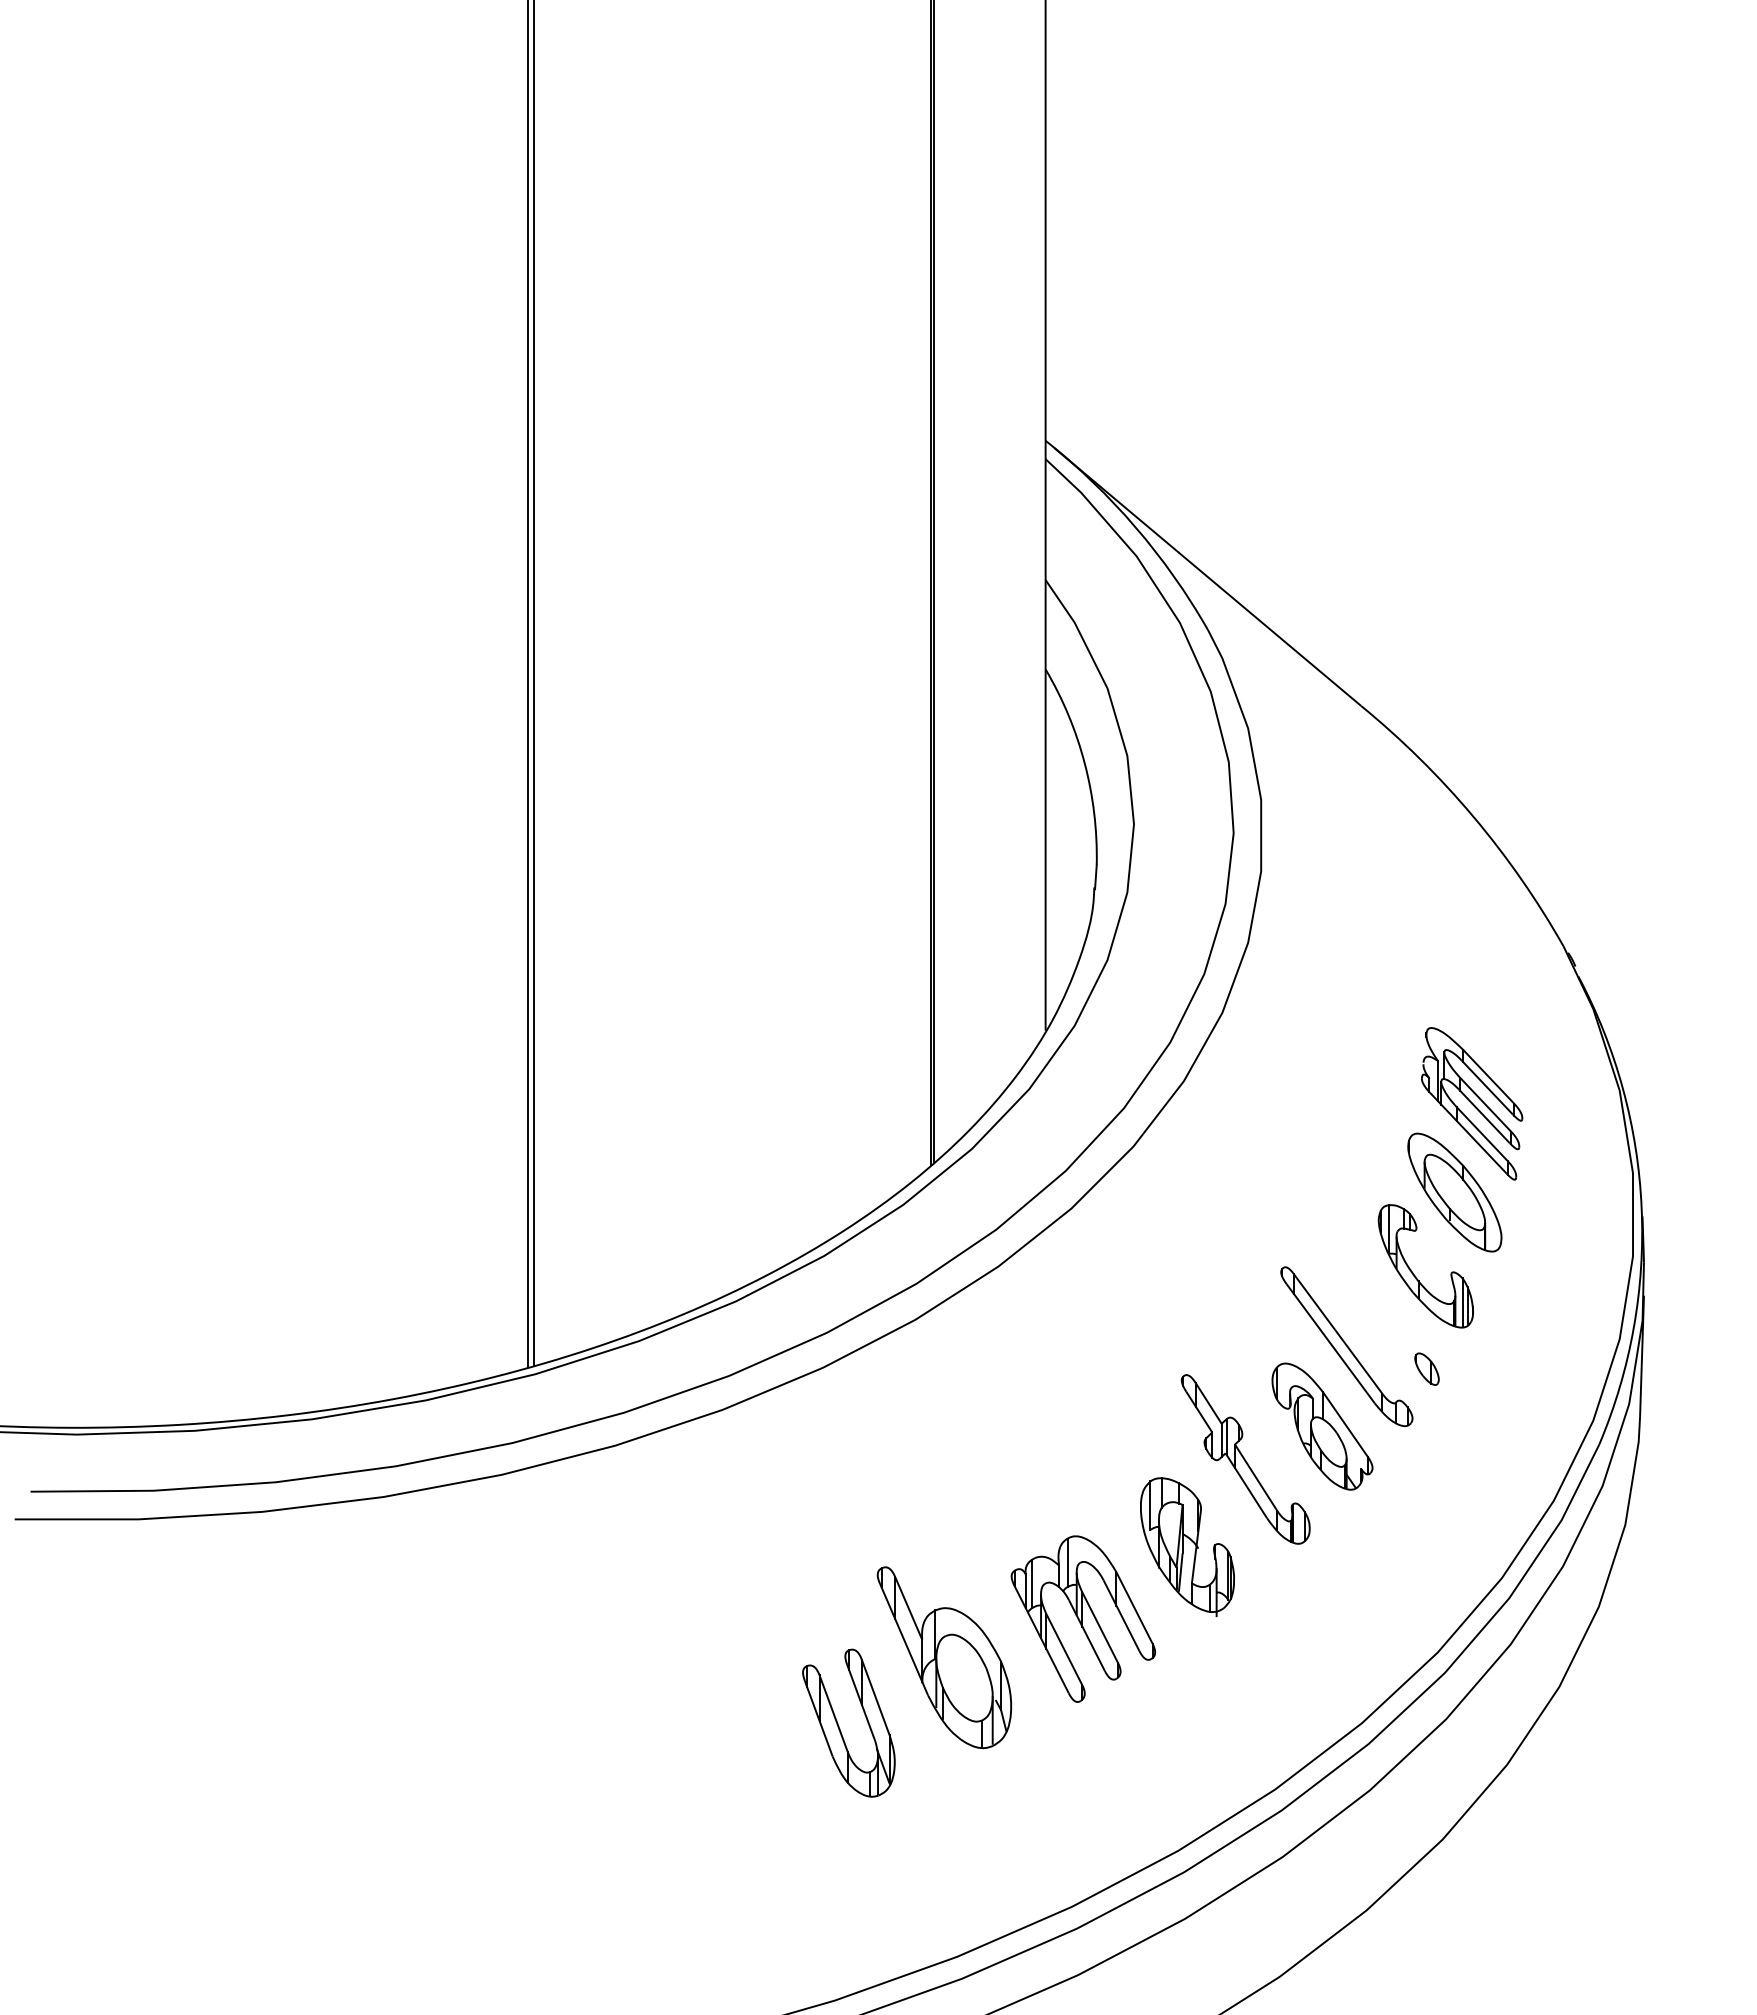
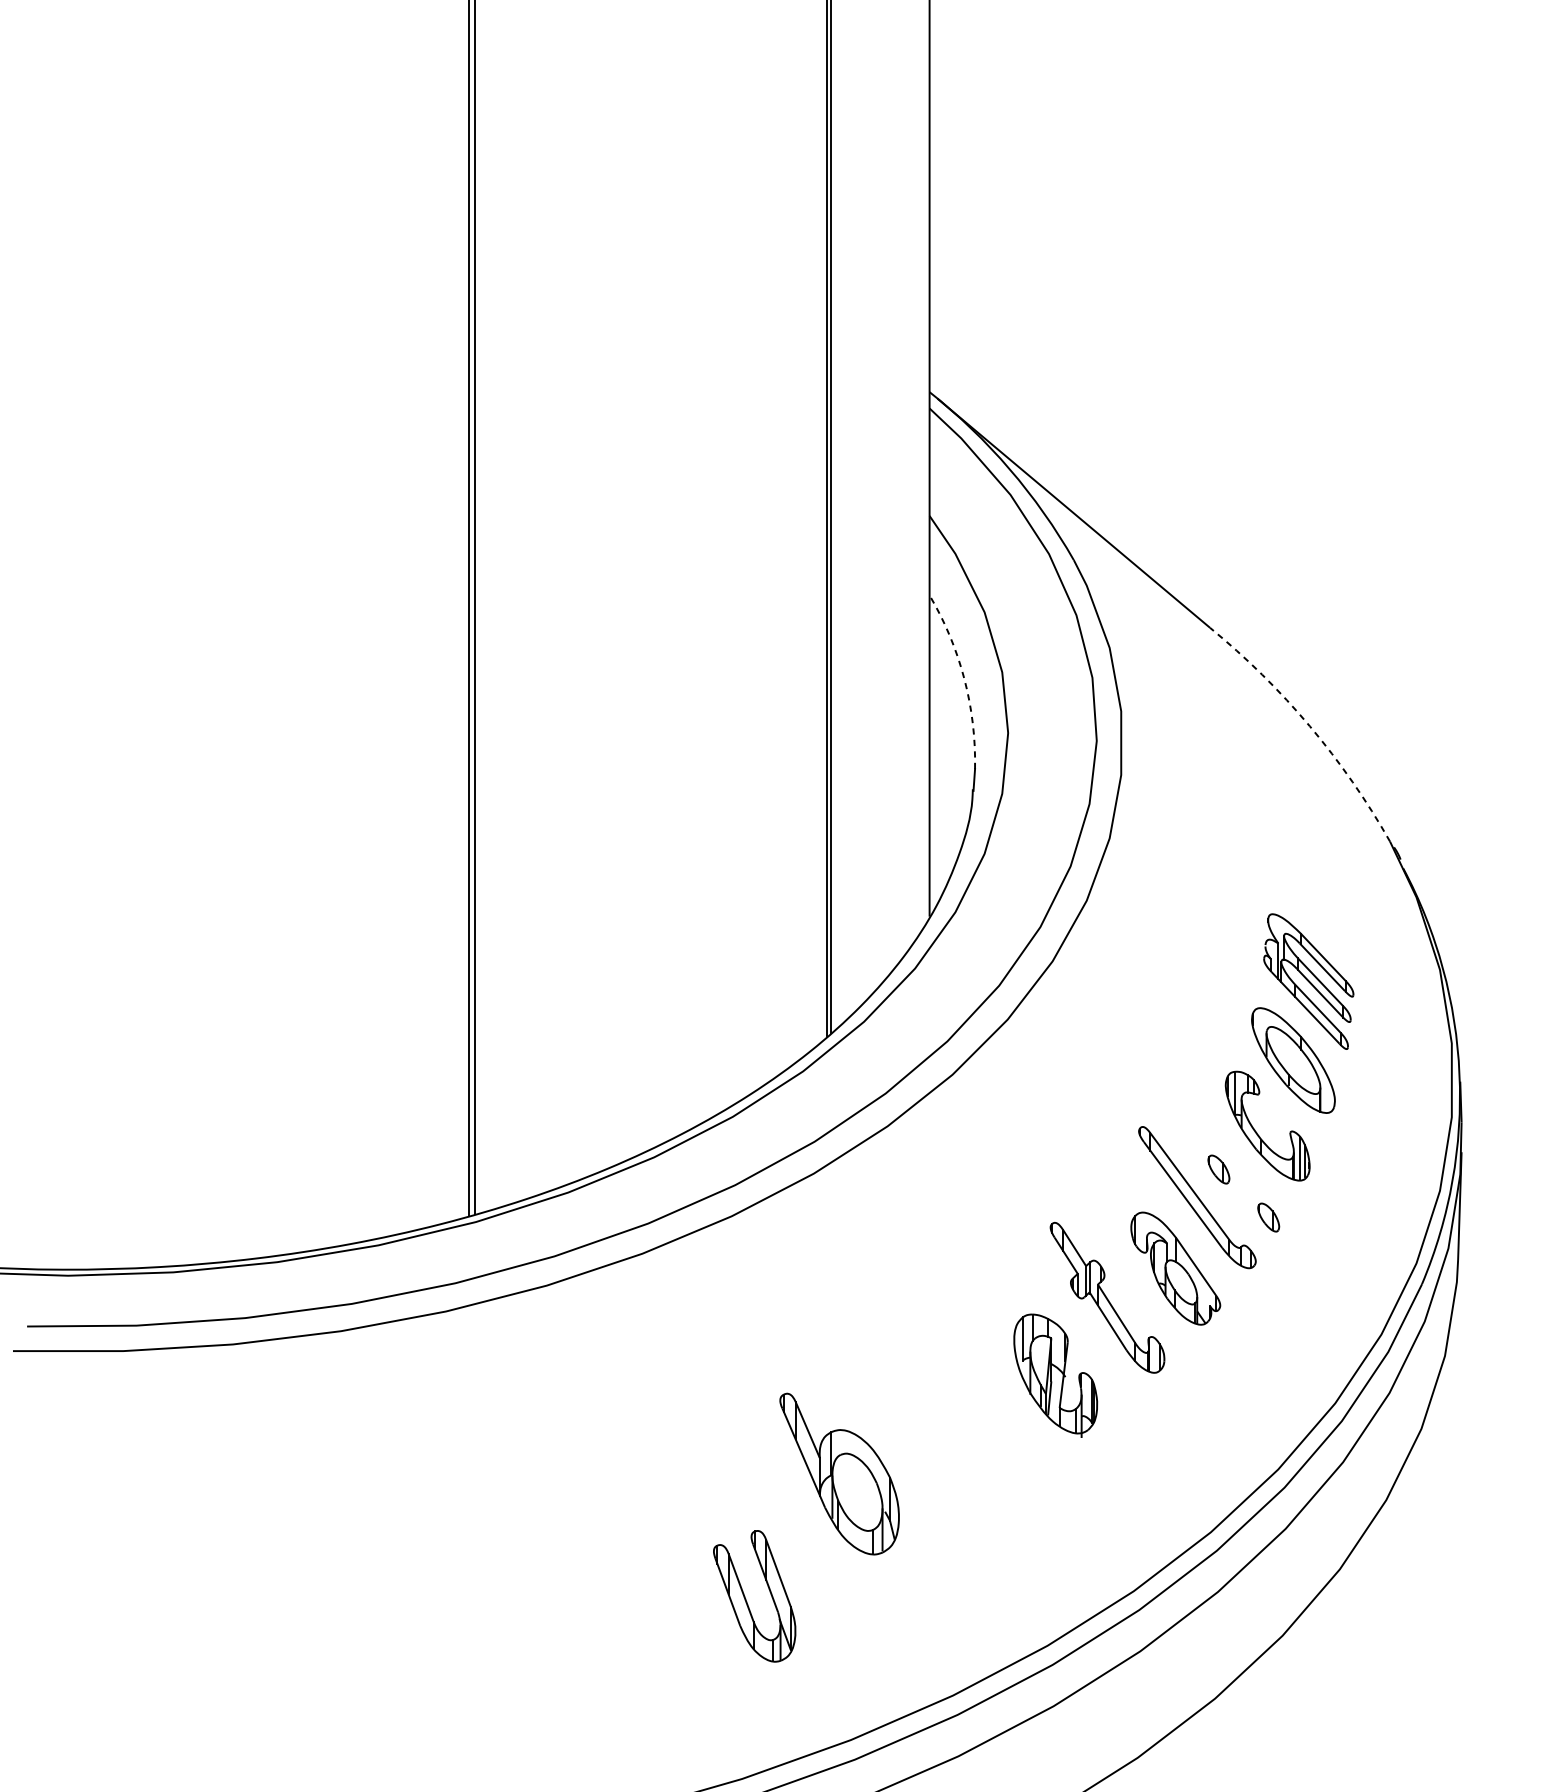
arc: (1084, 763) -> (964, 679), solid -> dashed
arc: (1473, 816) -> (1310, 726), solid -> dashed
part: (1370, 1314) -> (1218, 1168), added
part: (1082, 1618) -> (962, 1439), removed
part: (839, 1726) -> (746, 1599), moved

